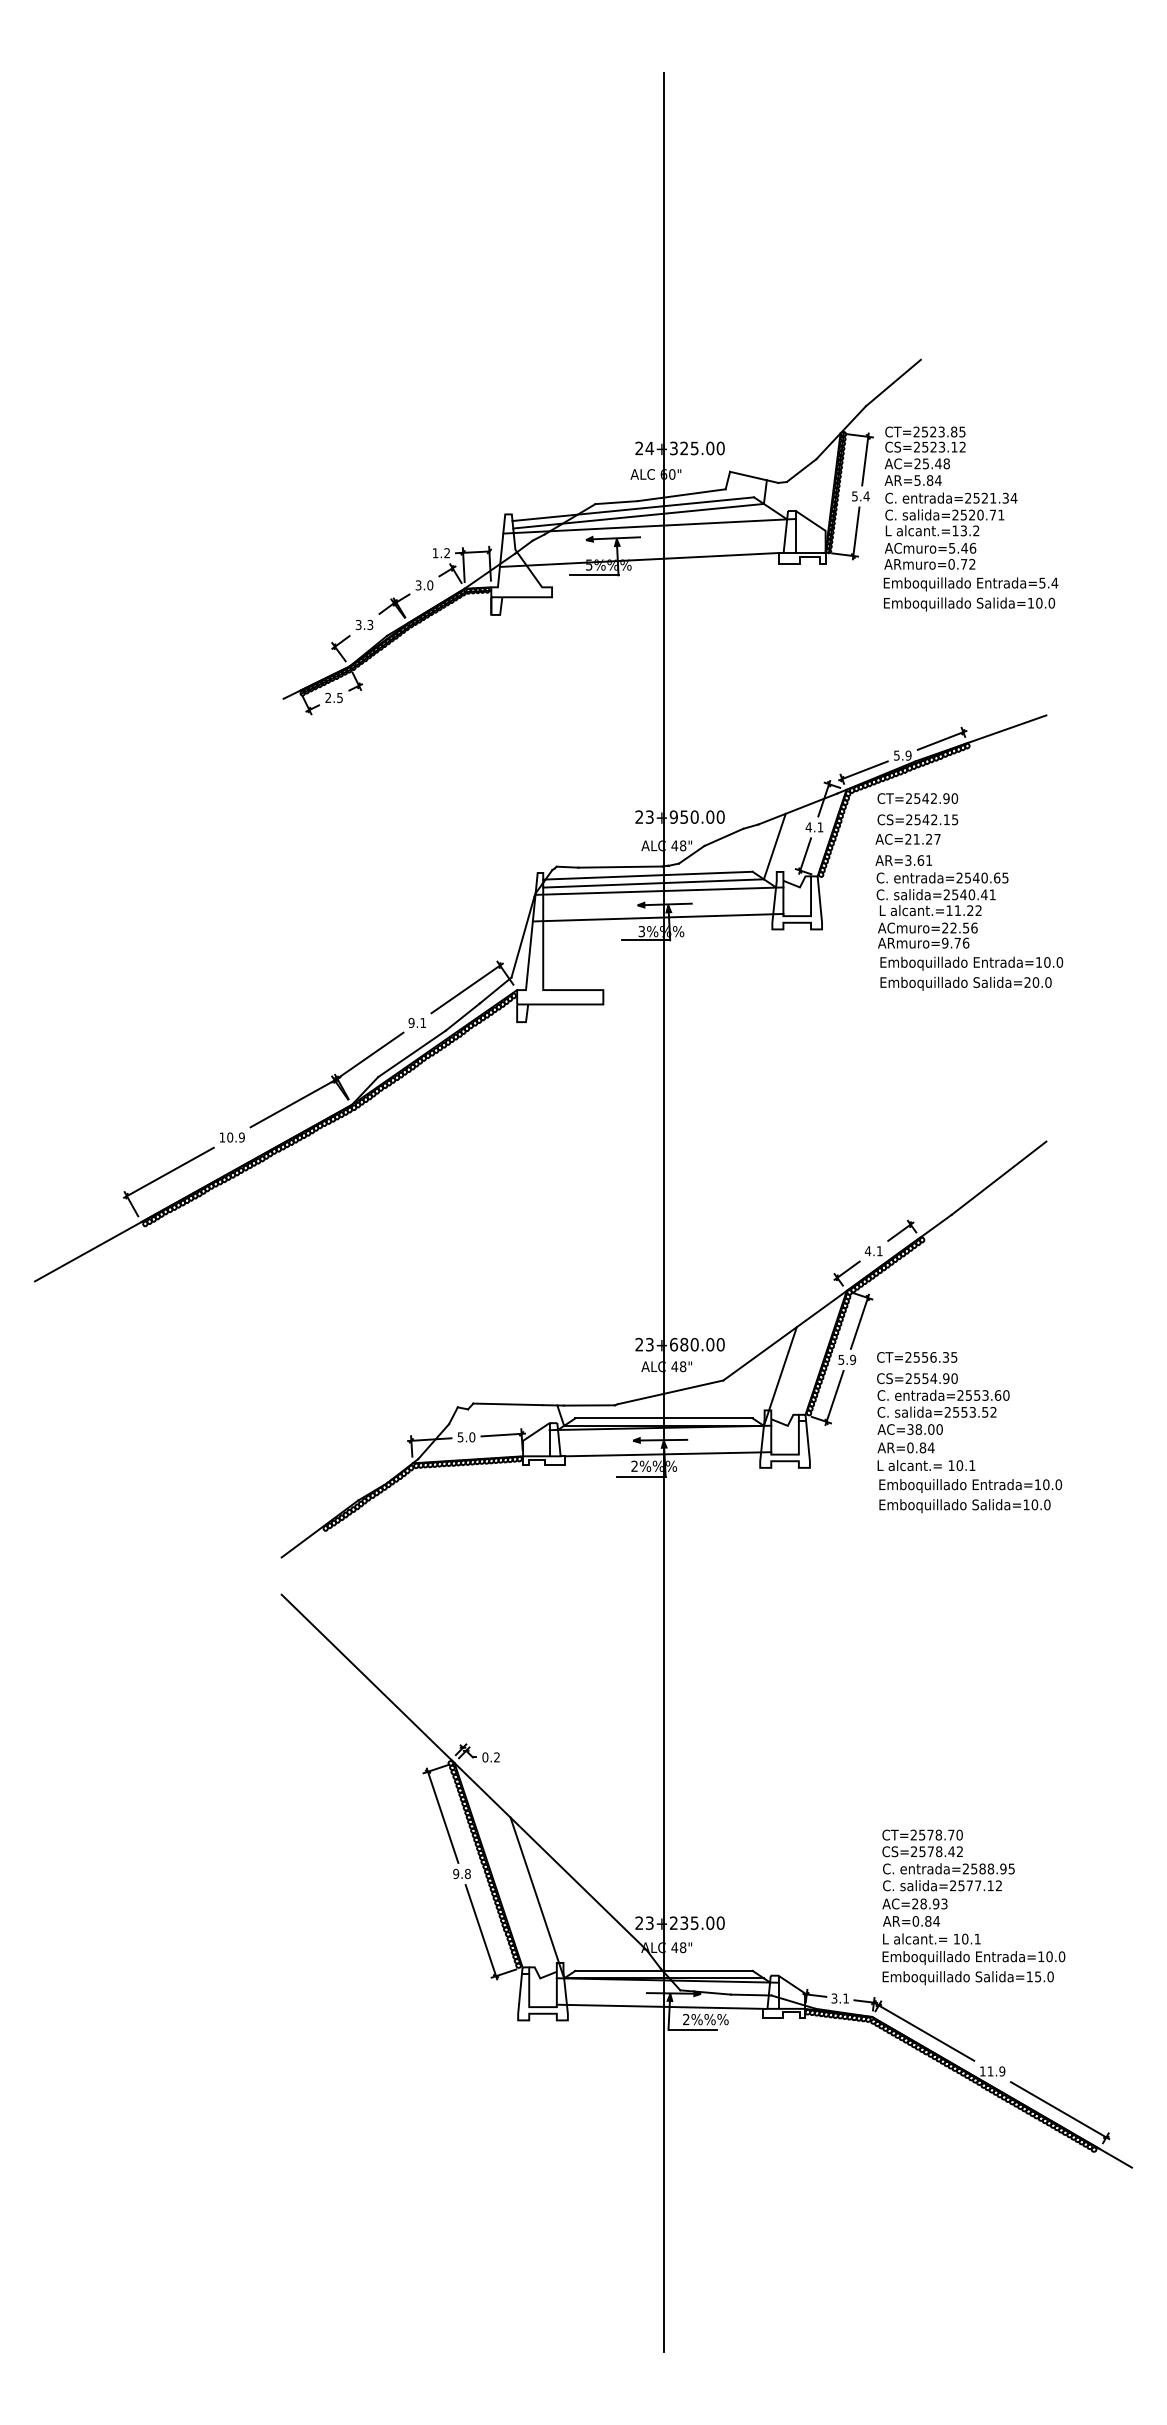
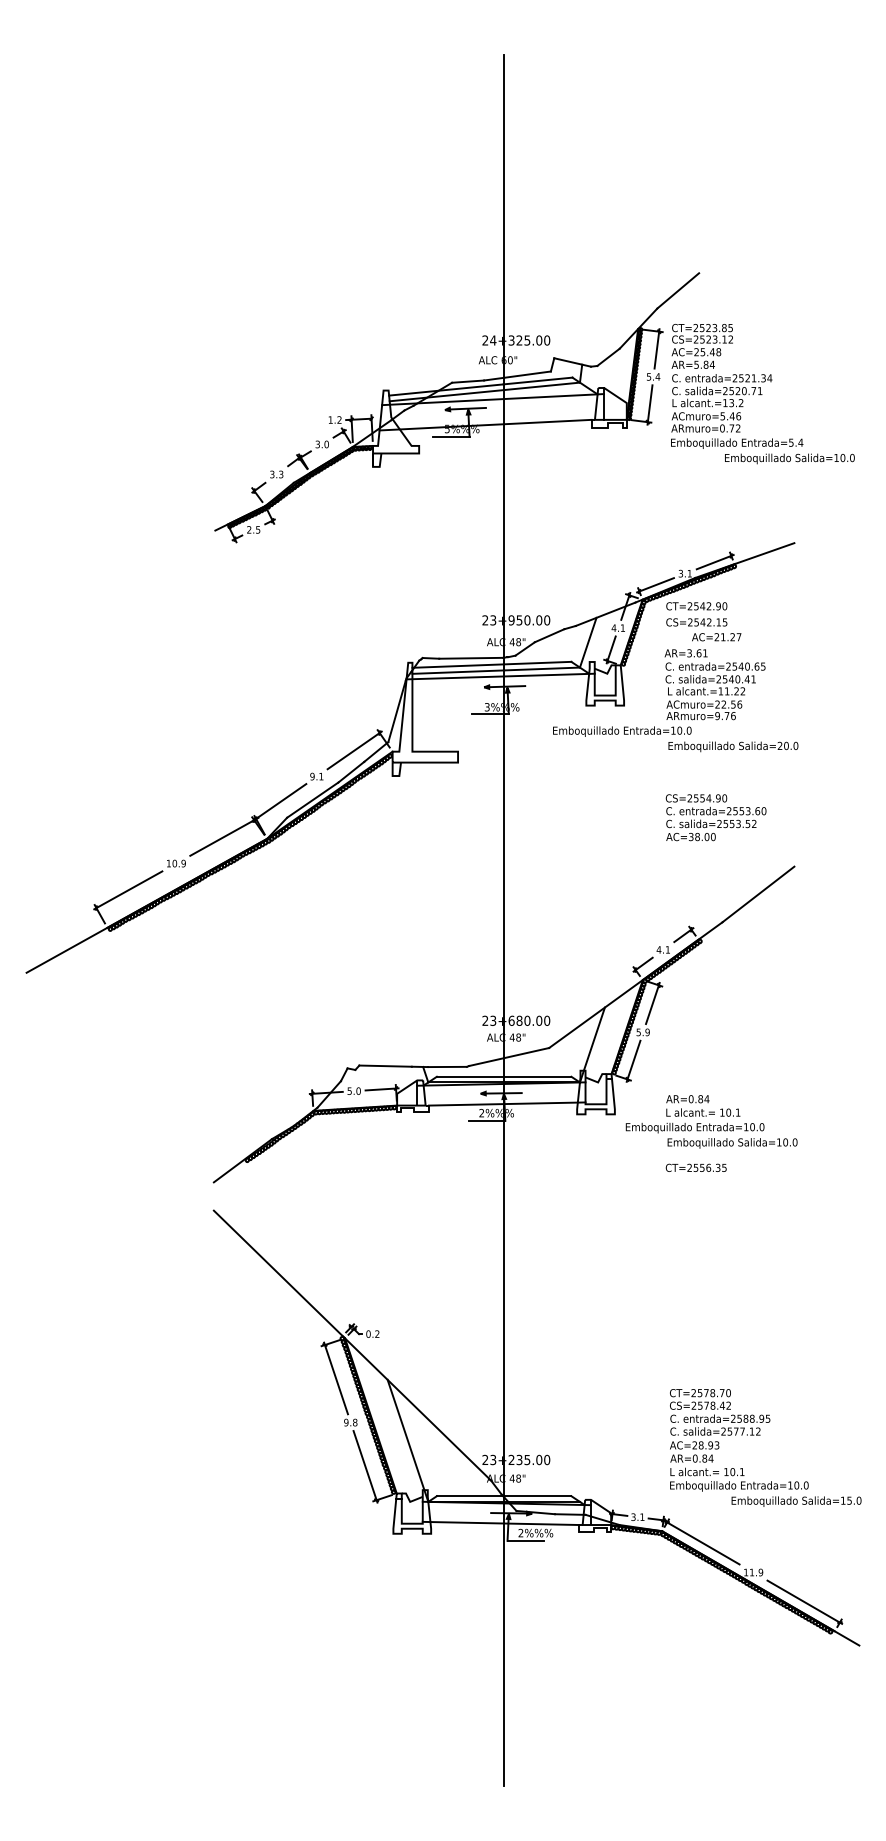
text: (969, 604) -> (789, 458), moved
text: (902, 755) -> (685, 573), 5.9 -> 3.1
text: (907, 838) -> (716, 636), moved
line: (657, 917) -> (499, 696), removed
text: (971, 963) -> (622, 731), moved
text: (917, 1357) -> (696, 1167), moved
text: (943, 1403) -> (716, 817), moved
text: (970, 1485) -> (695, 1127), moved
text: (967, 1978) -> (795, 1501), moved

